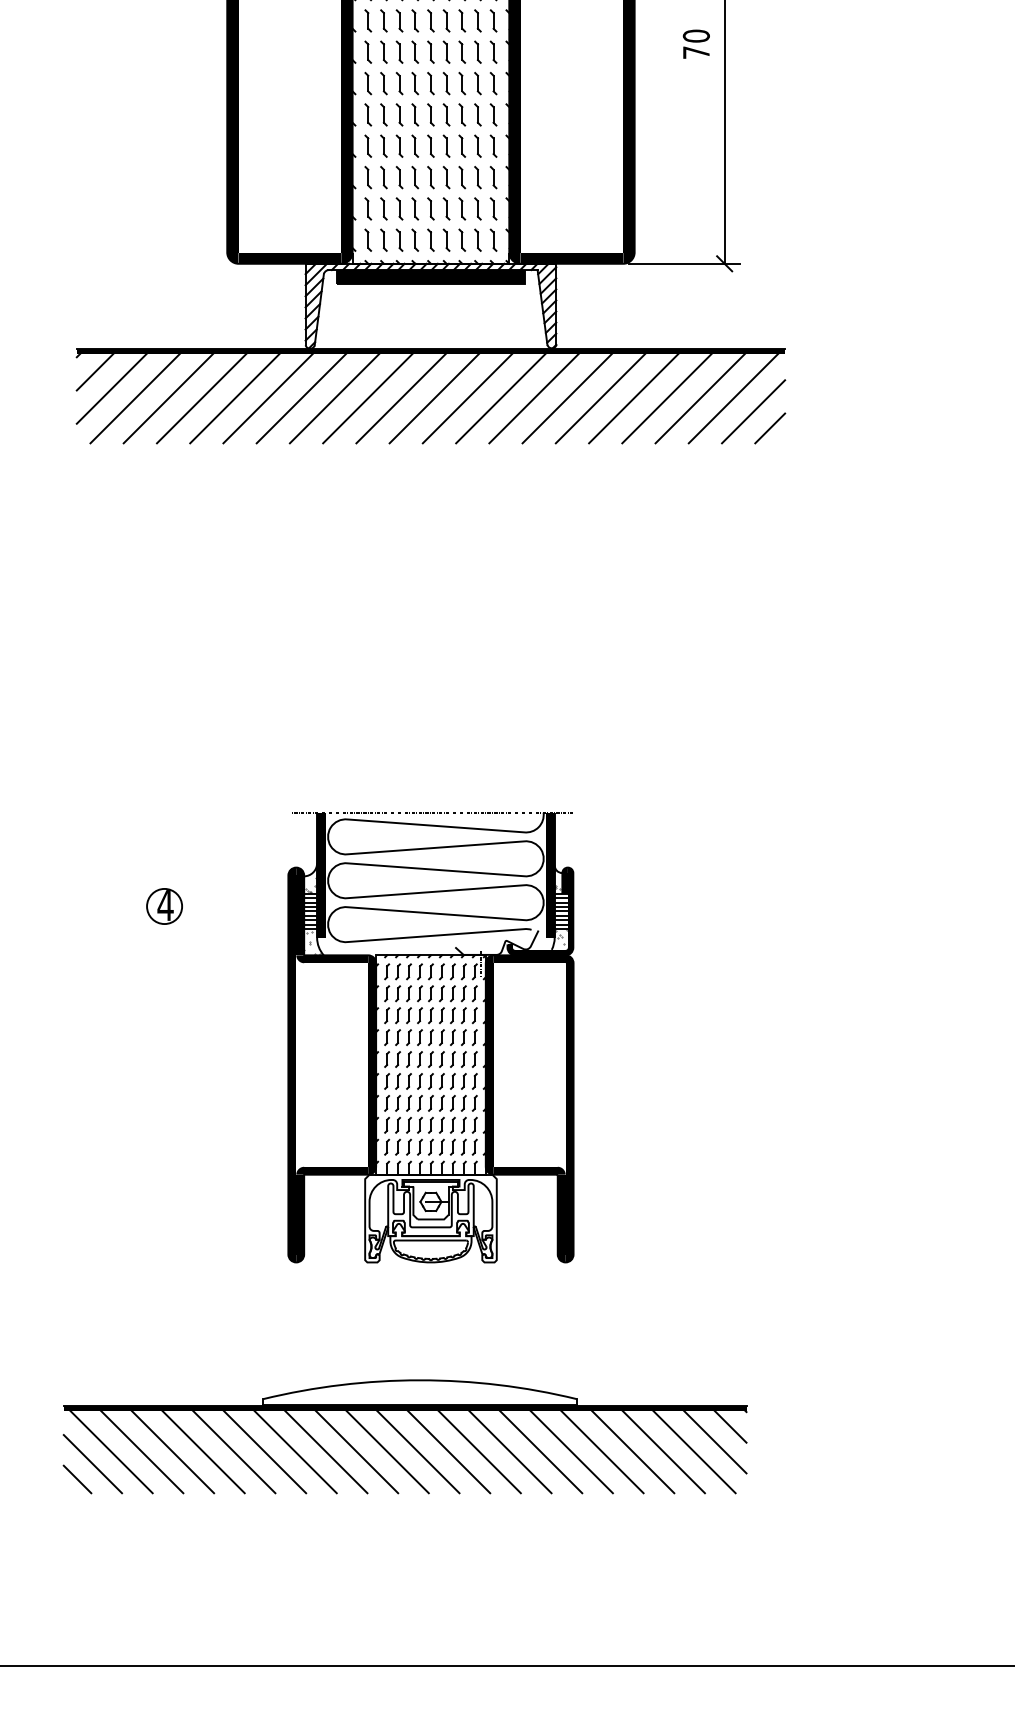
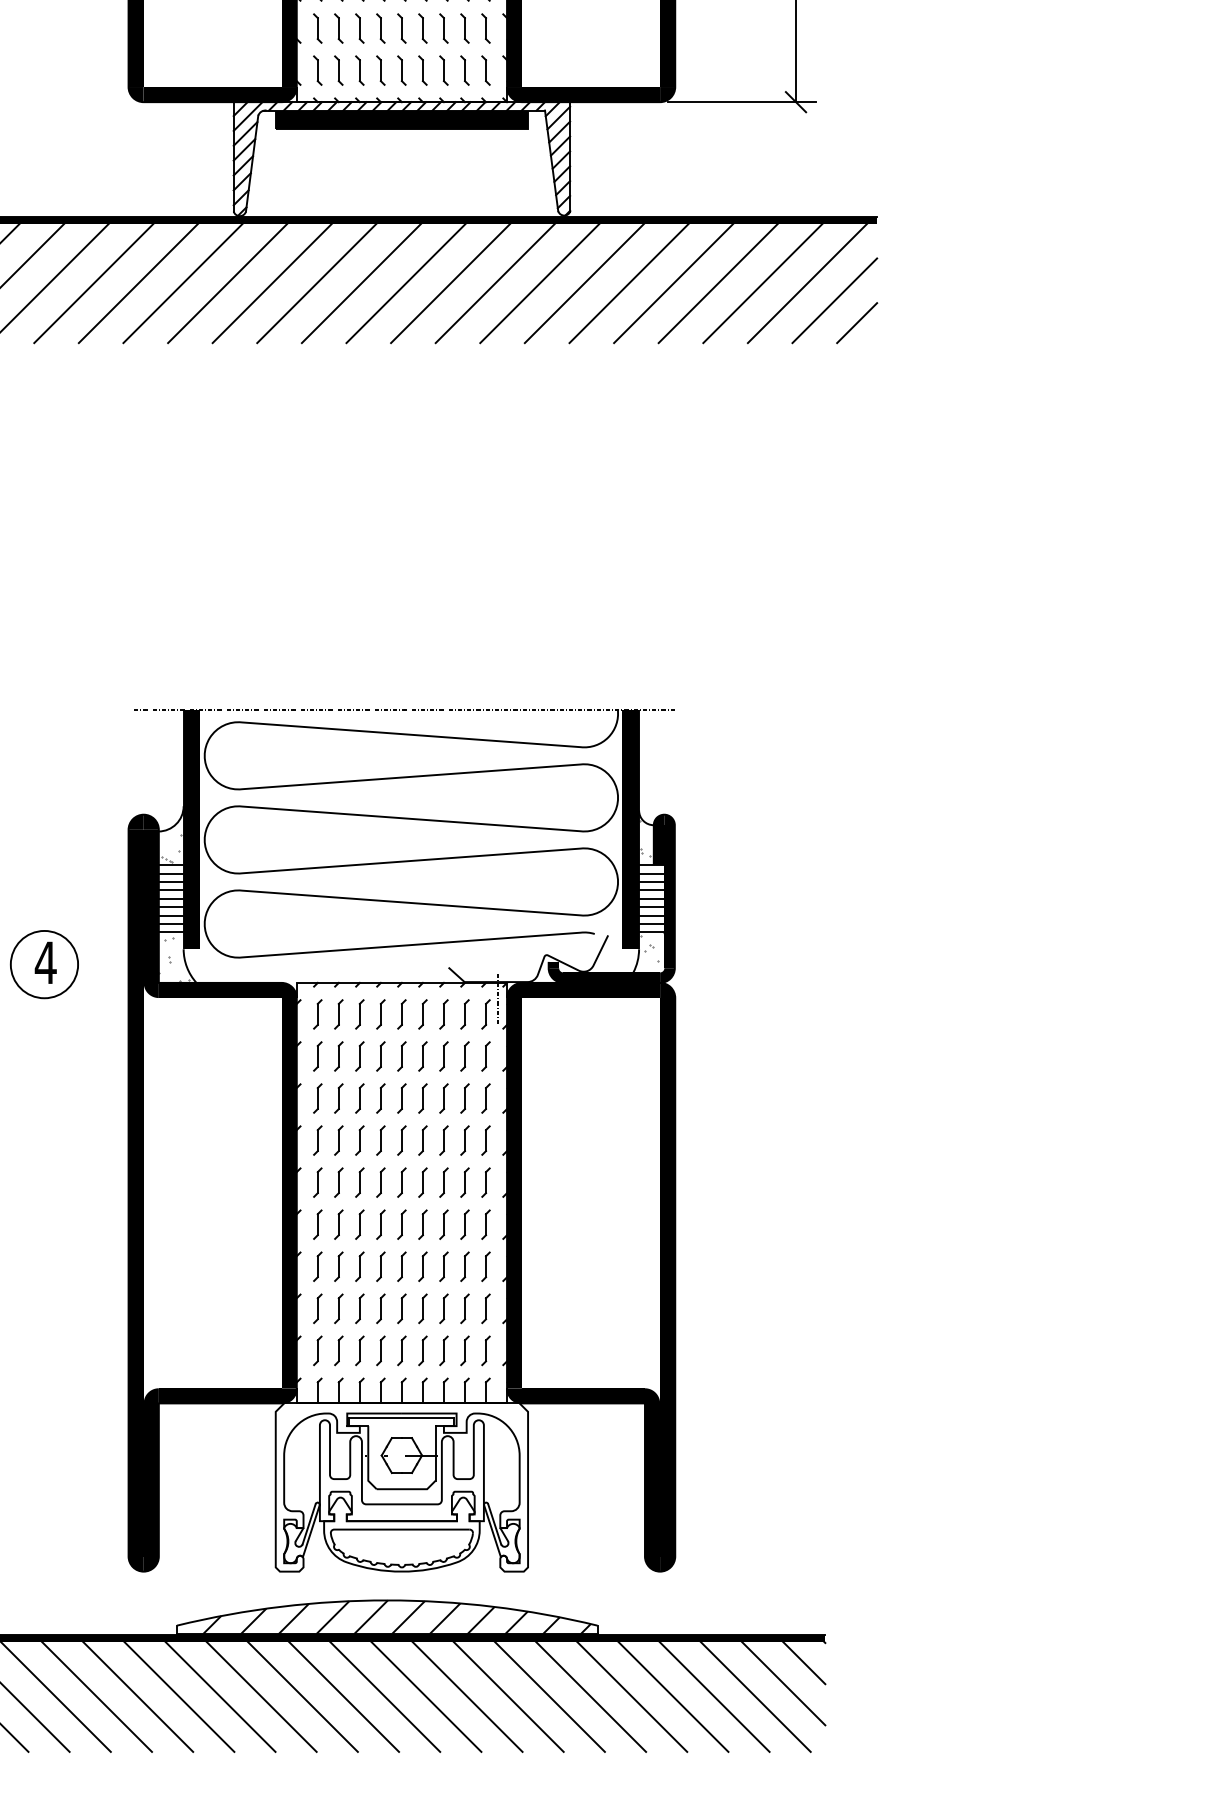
circle: (164, 906) -> (44, 964), size x1.43
part: (430, 1037) -> (401, 1140), size x1.43
hatch: (426, 1392) -> (395, 1616), added

